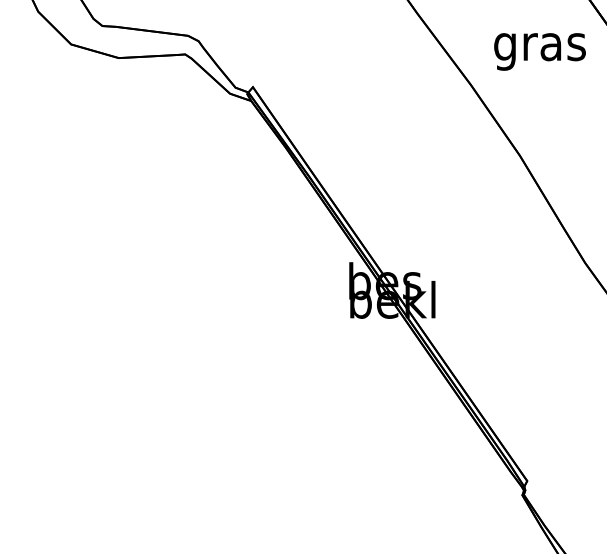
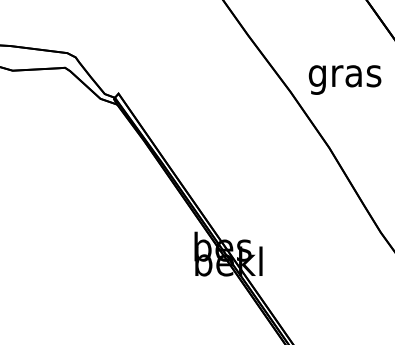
text: (539, 51) -> (344, 79), moved

